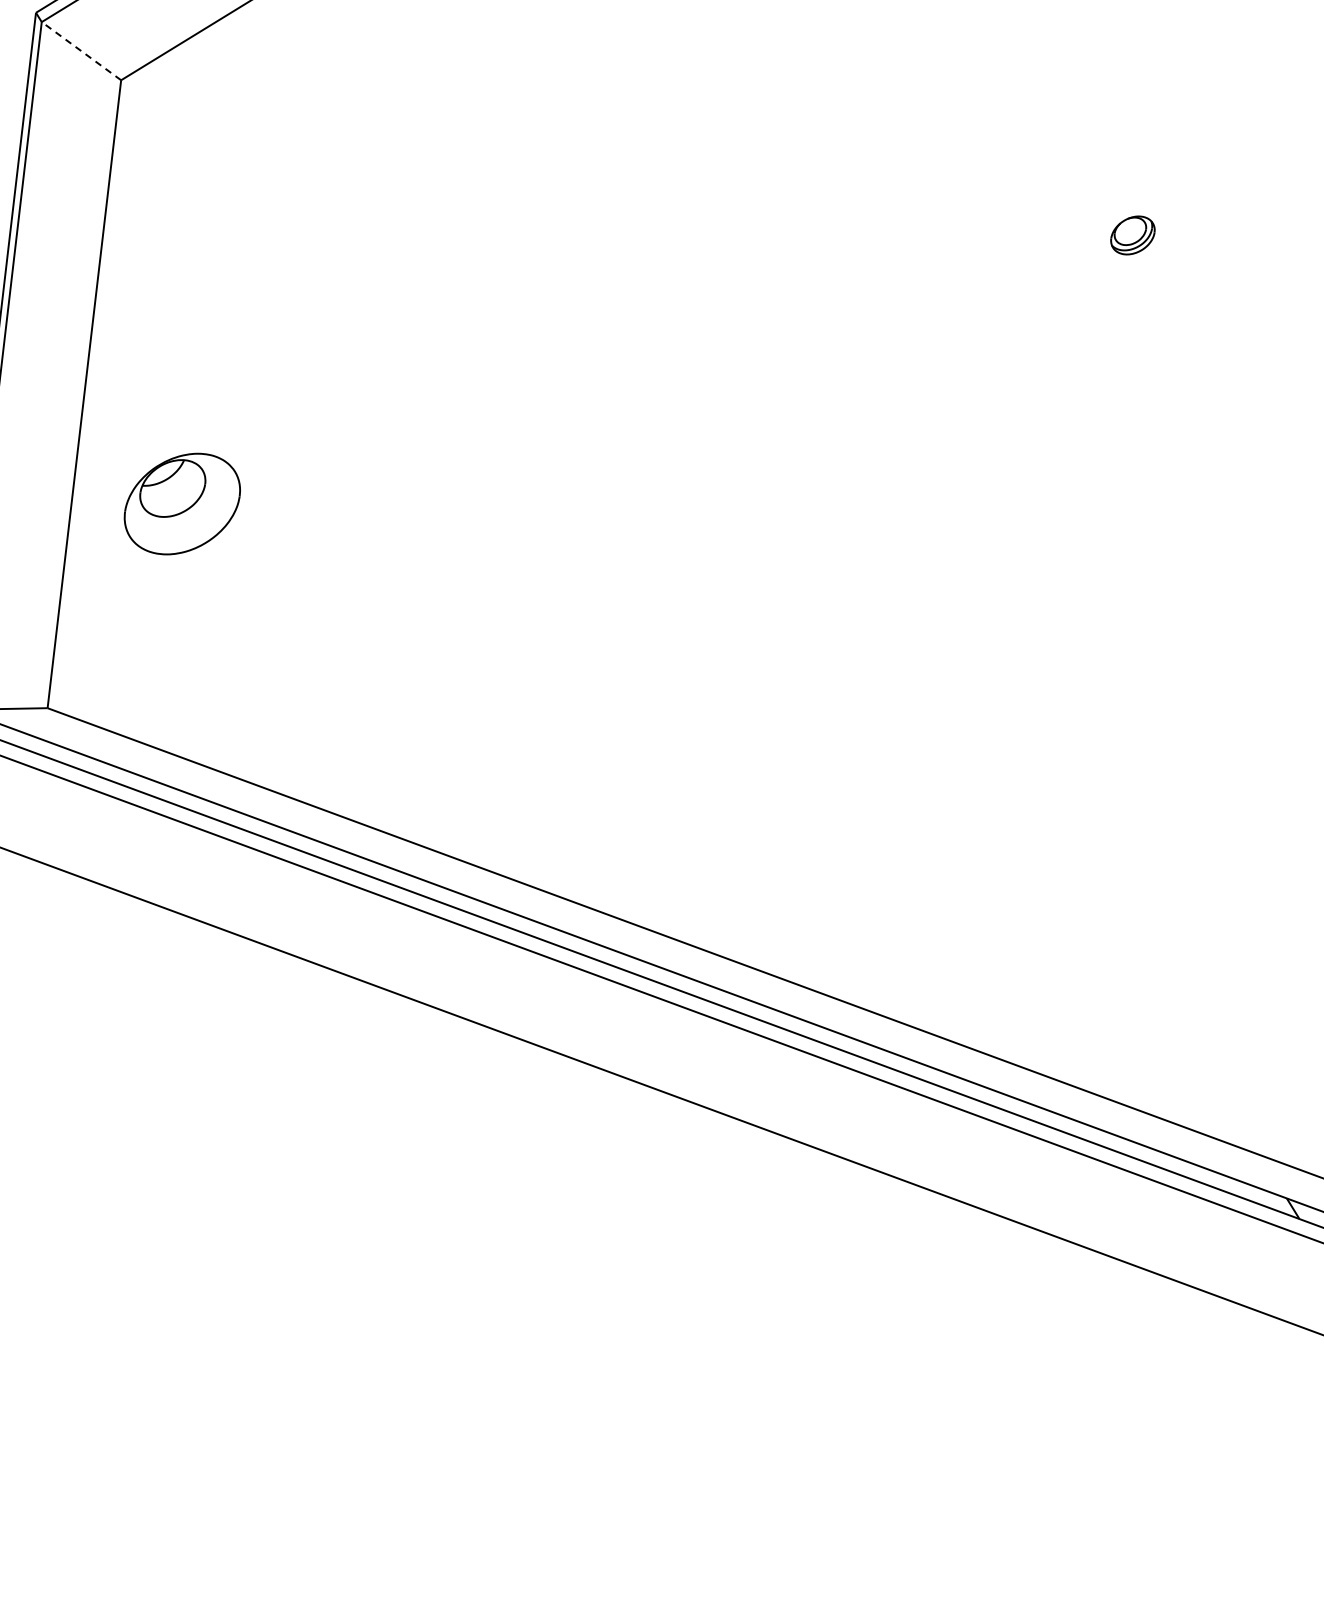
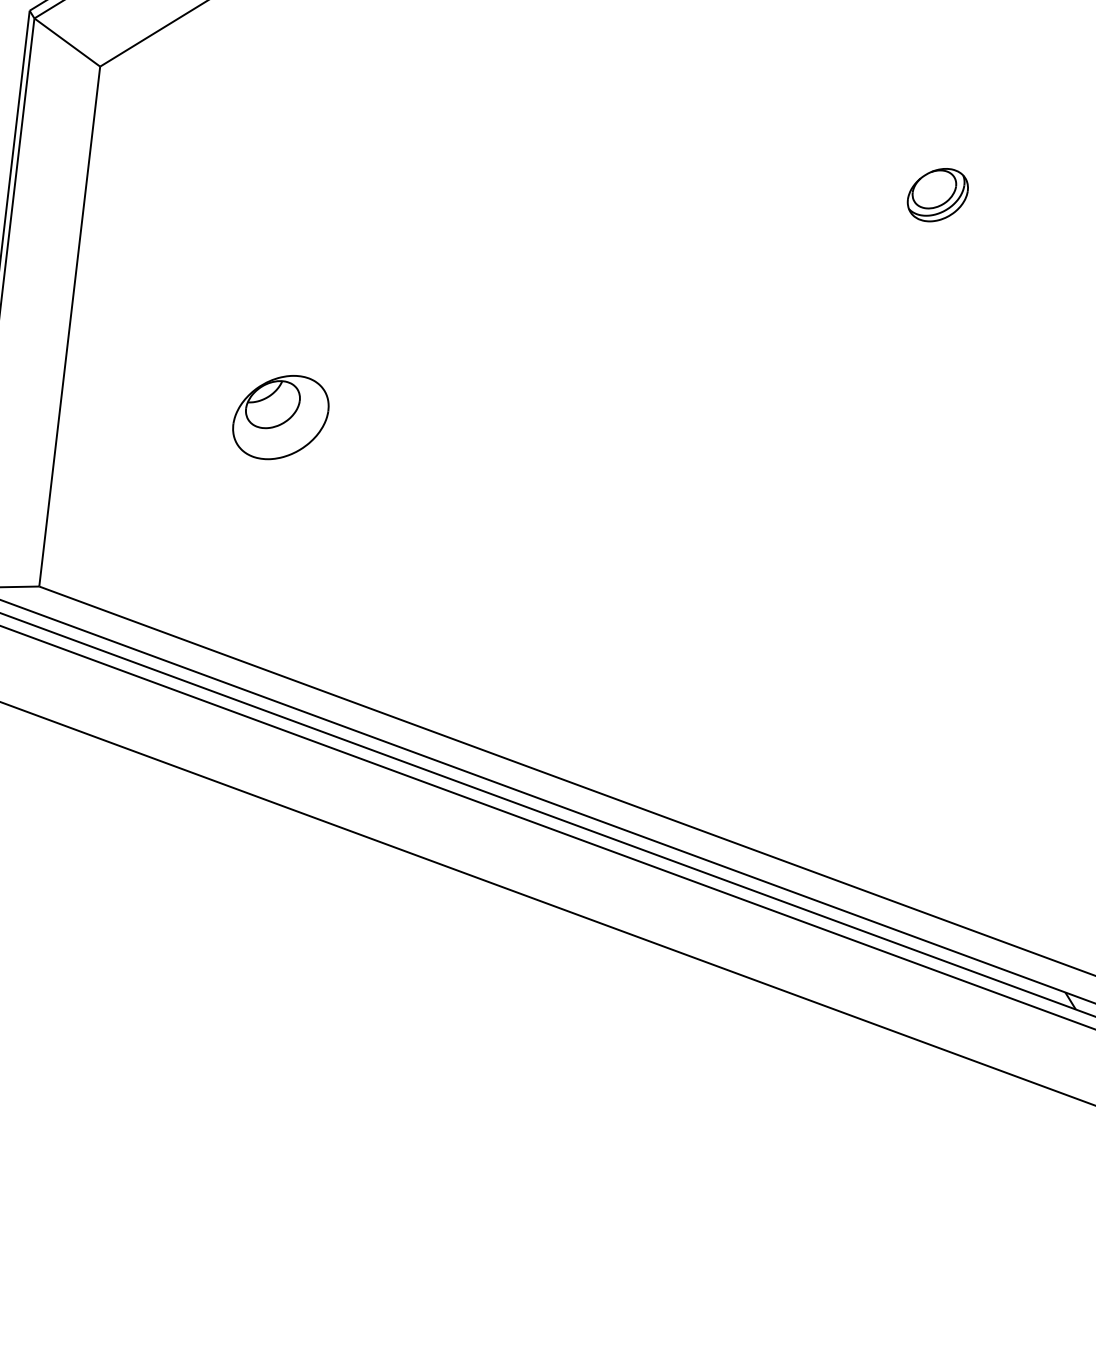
line: (81, 50) -> (67, 41), dashed -> solid
part: (1132, 235) -> (937, 195), size x1.67
part: (181, 503) -> (280, 417), moved

